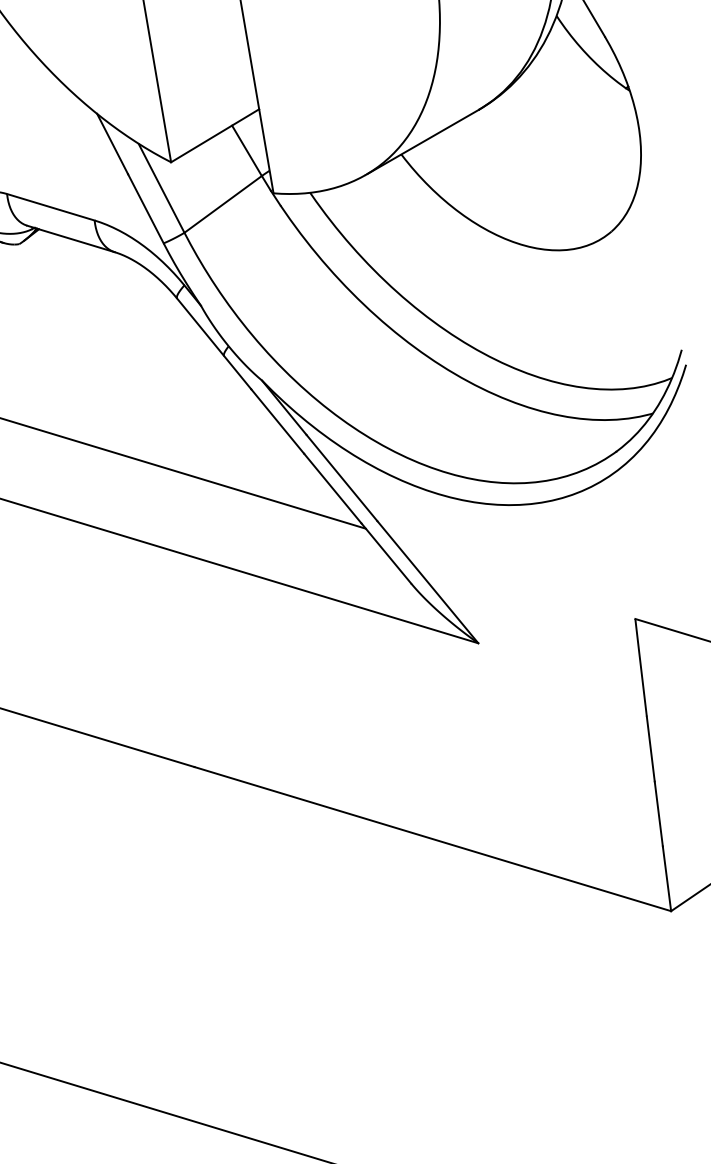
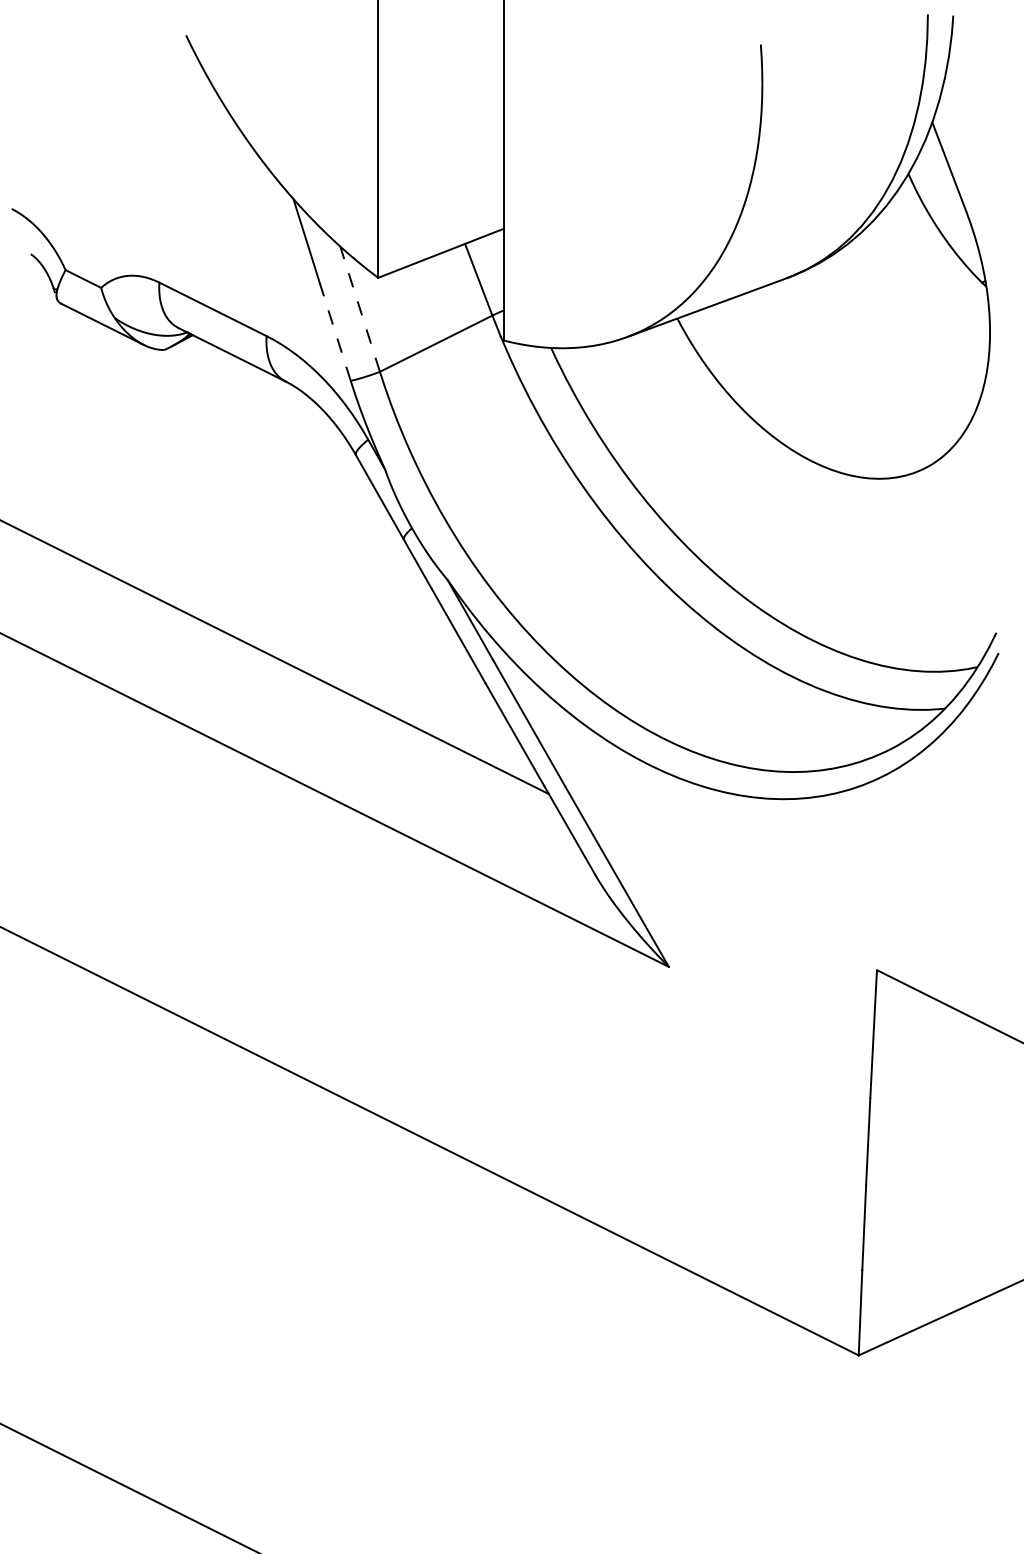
line: (160, 187) -> (359, 308), solid -> dashed
line: (145, 208) -> (335, 332), solid -> dashed

